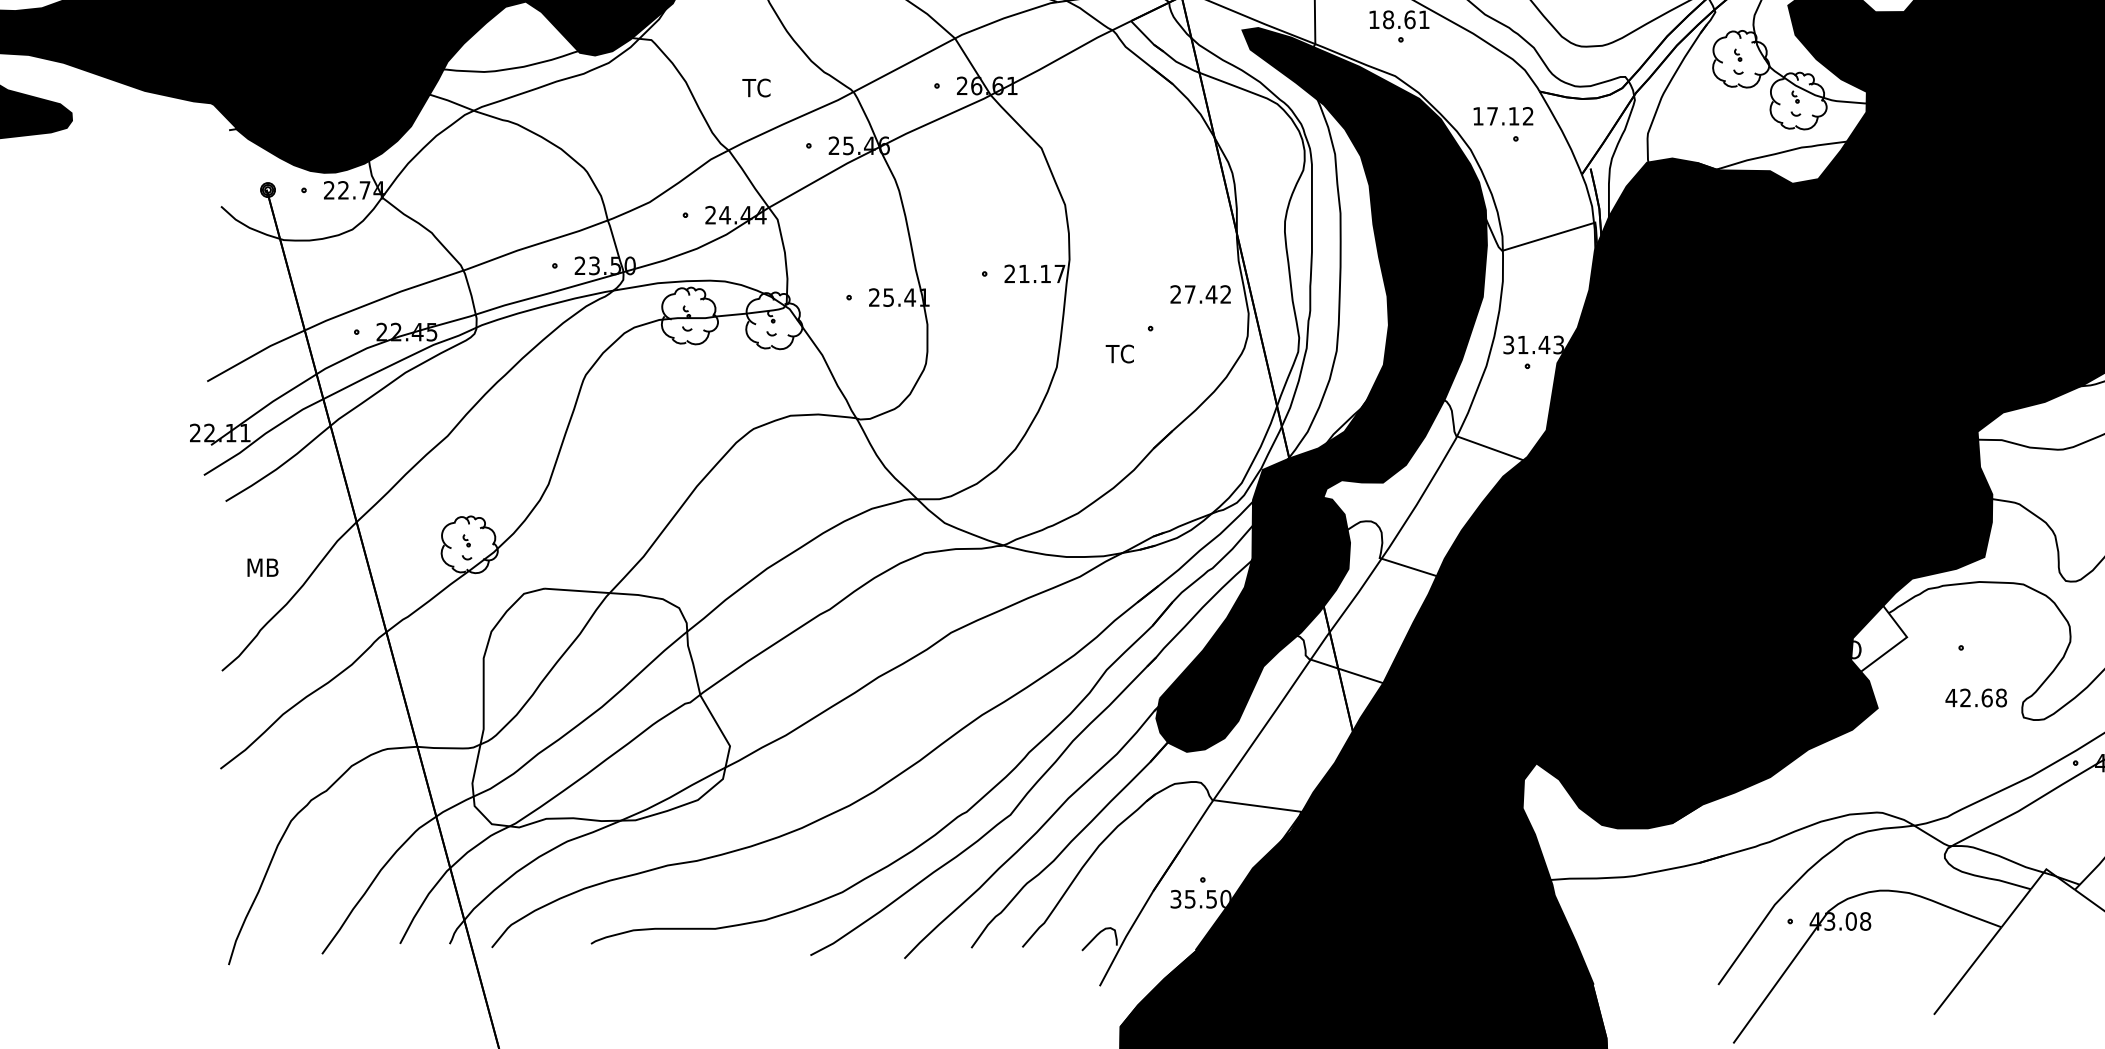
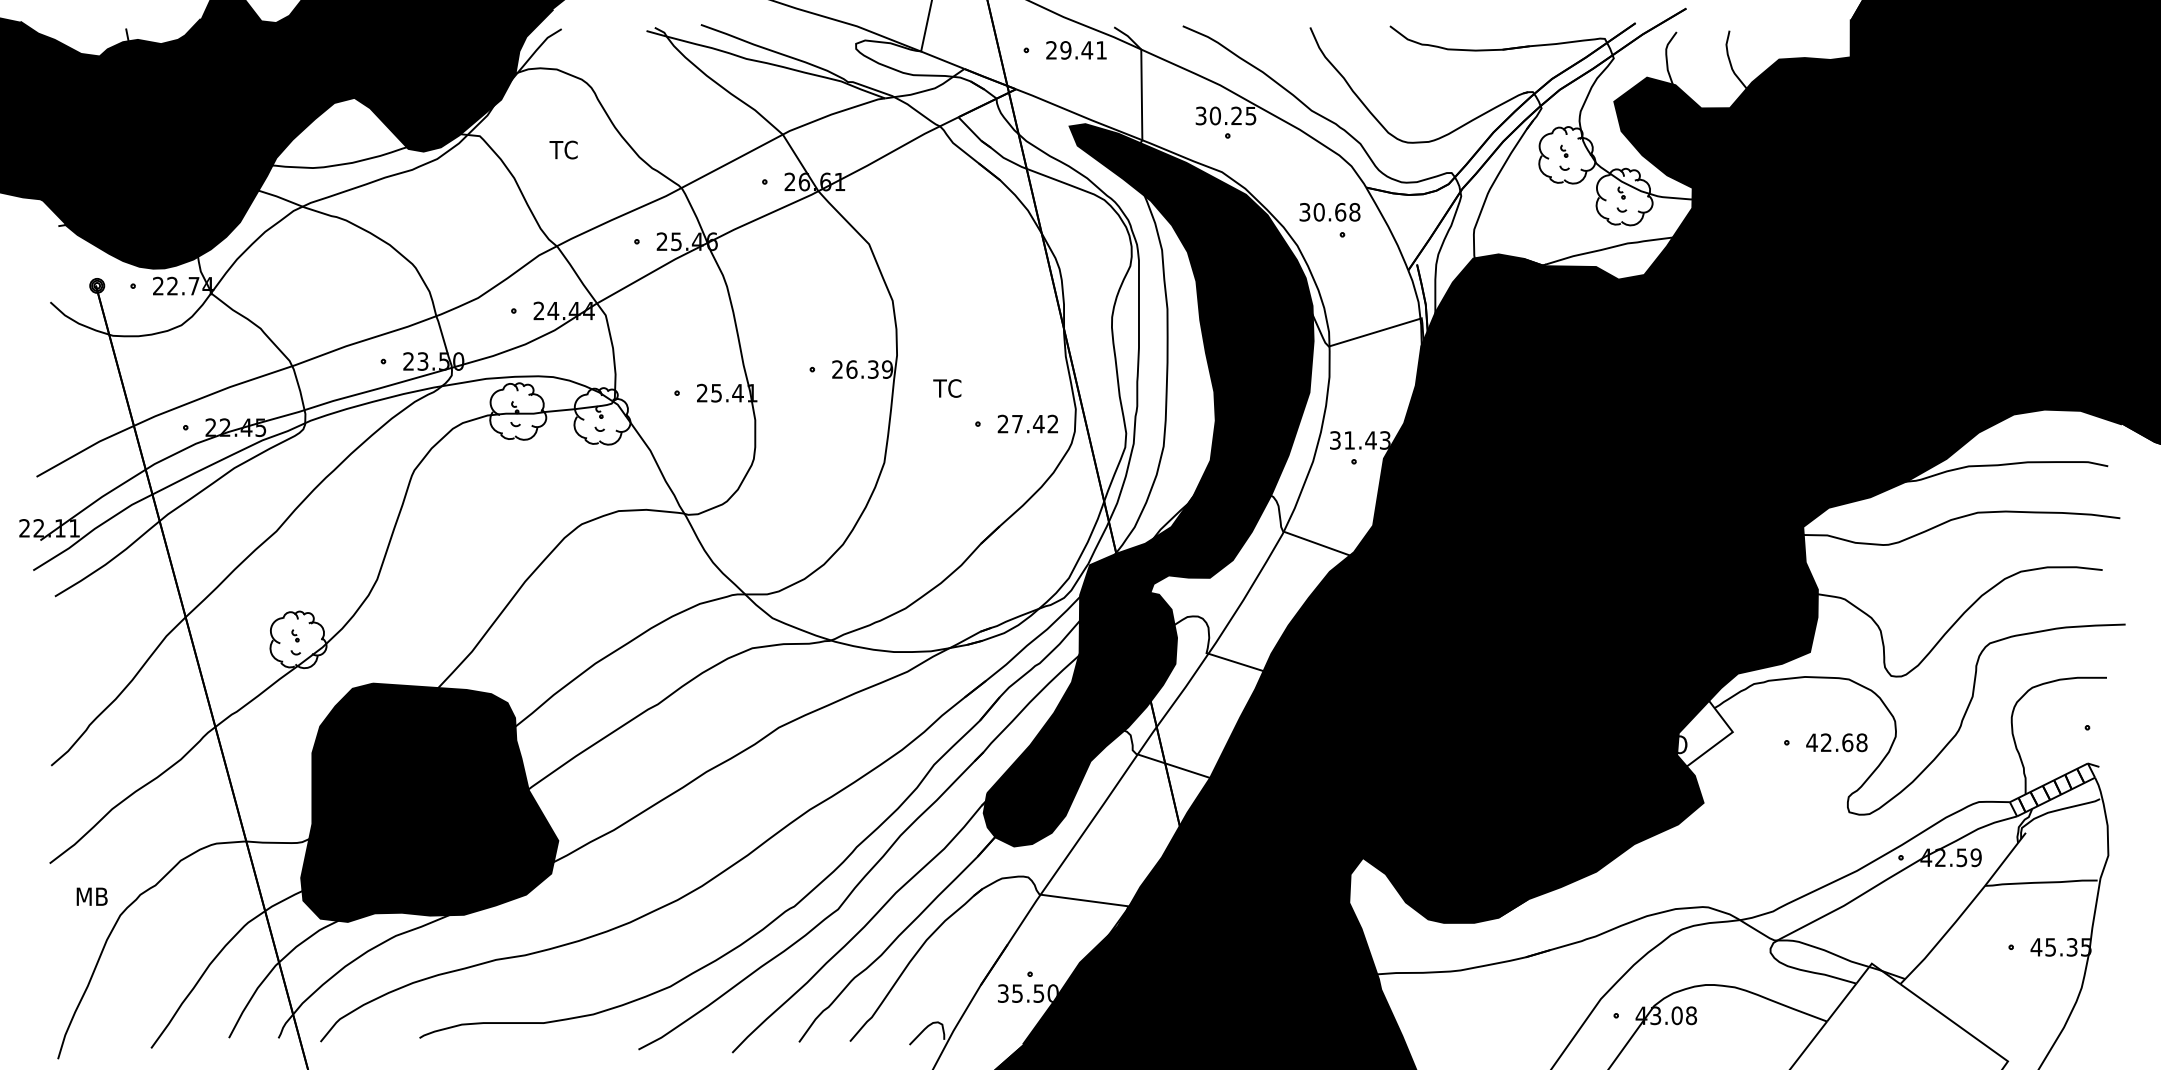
text: (1398, 19) -> (1225, 115), 18.61 -> 30.25
text: (756, 87) -> (563, 149), moved
text: (1502, 116) -> (1329, 212), 17.12 -> 30.68
text: (1041, 273) -> (869, 369), 21.17 -> 26.39
text: (1200, 293) -> (1027, 423), moved
text: (1120, 354) -> (947, 388), moved
text: (262, 567) -> (91, 896), moved
text: (1975, 697) -> (1836, 742), moved
fill: (600, 707) -> (429, 802), added

